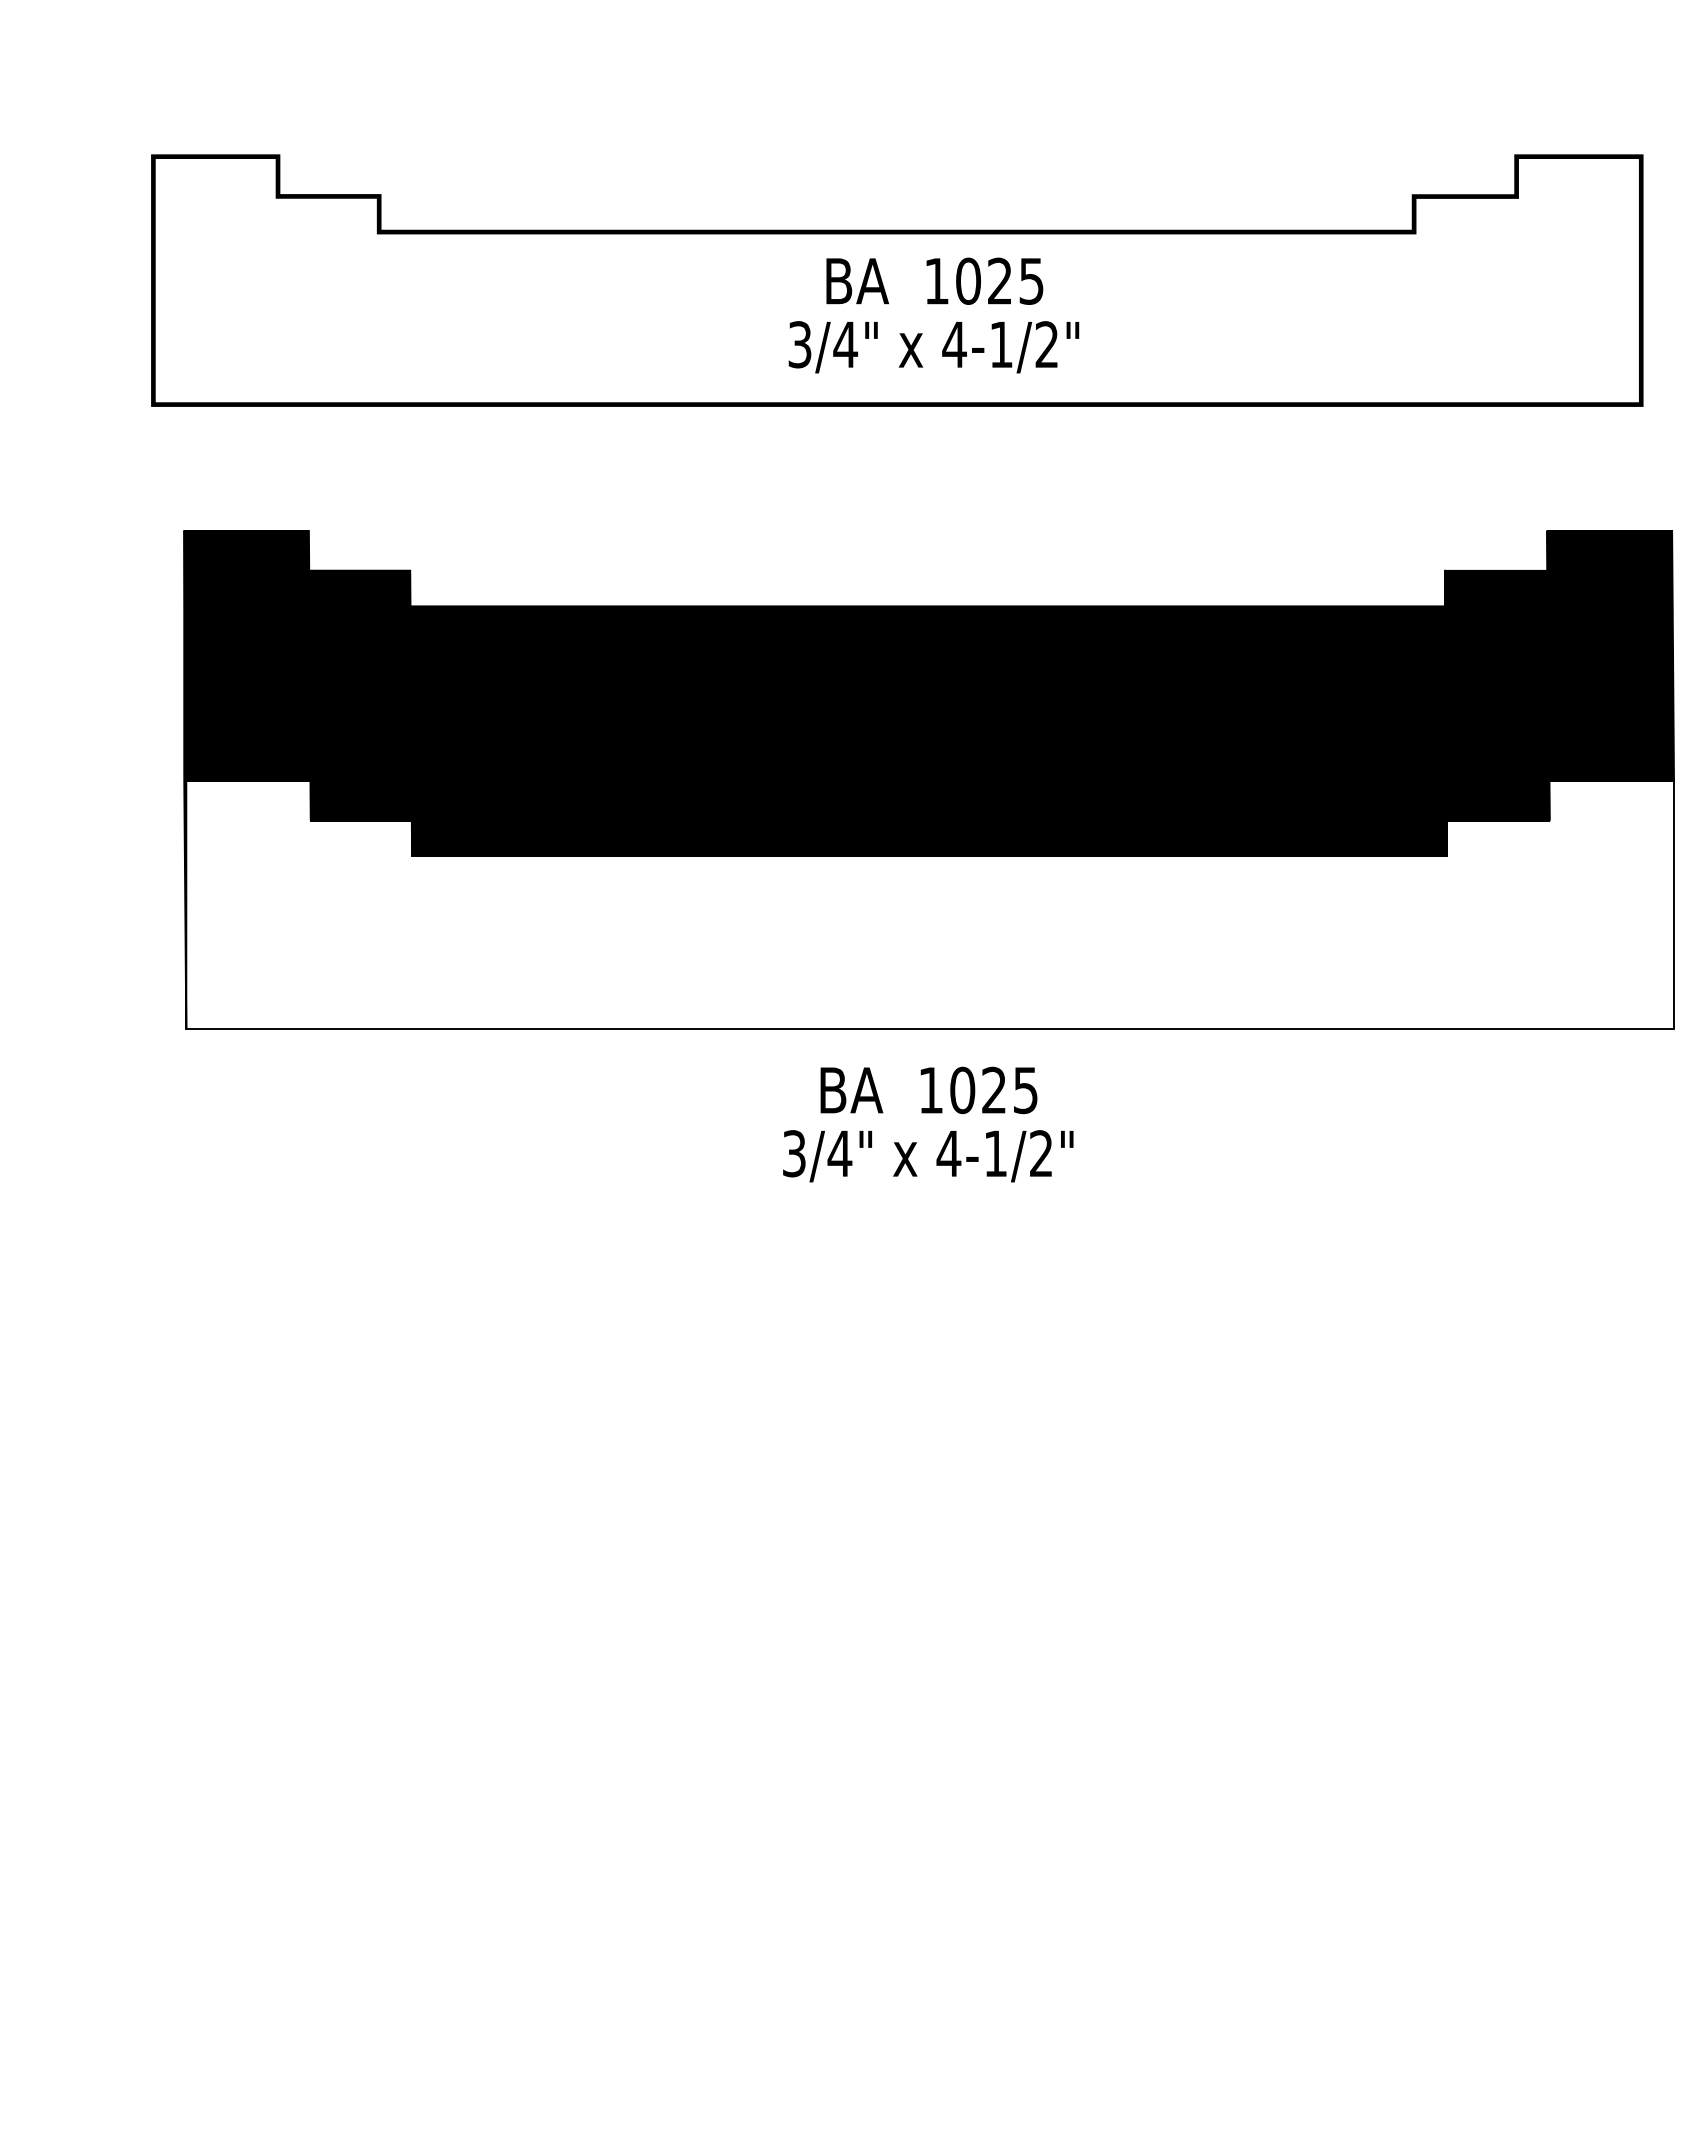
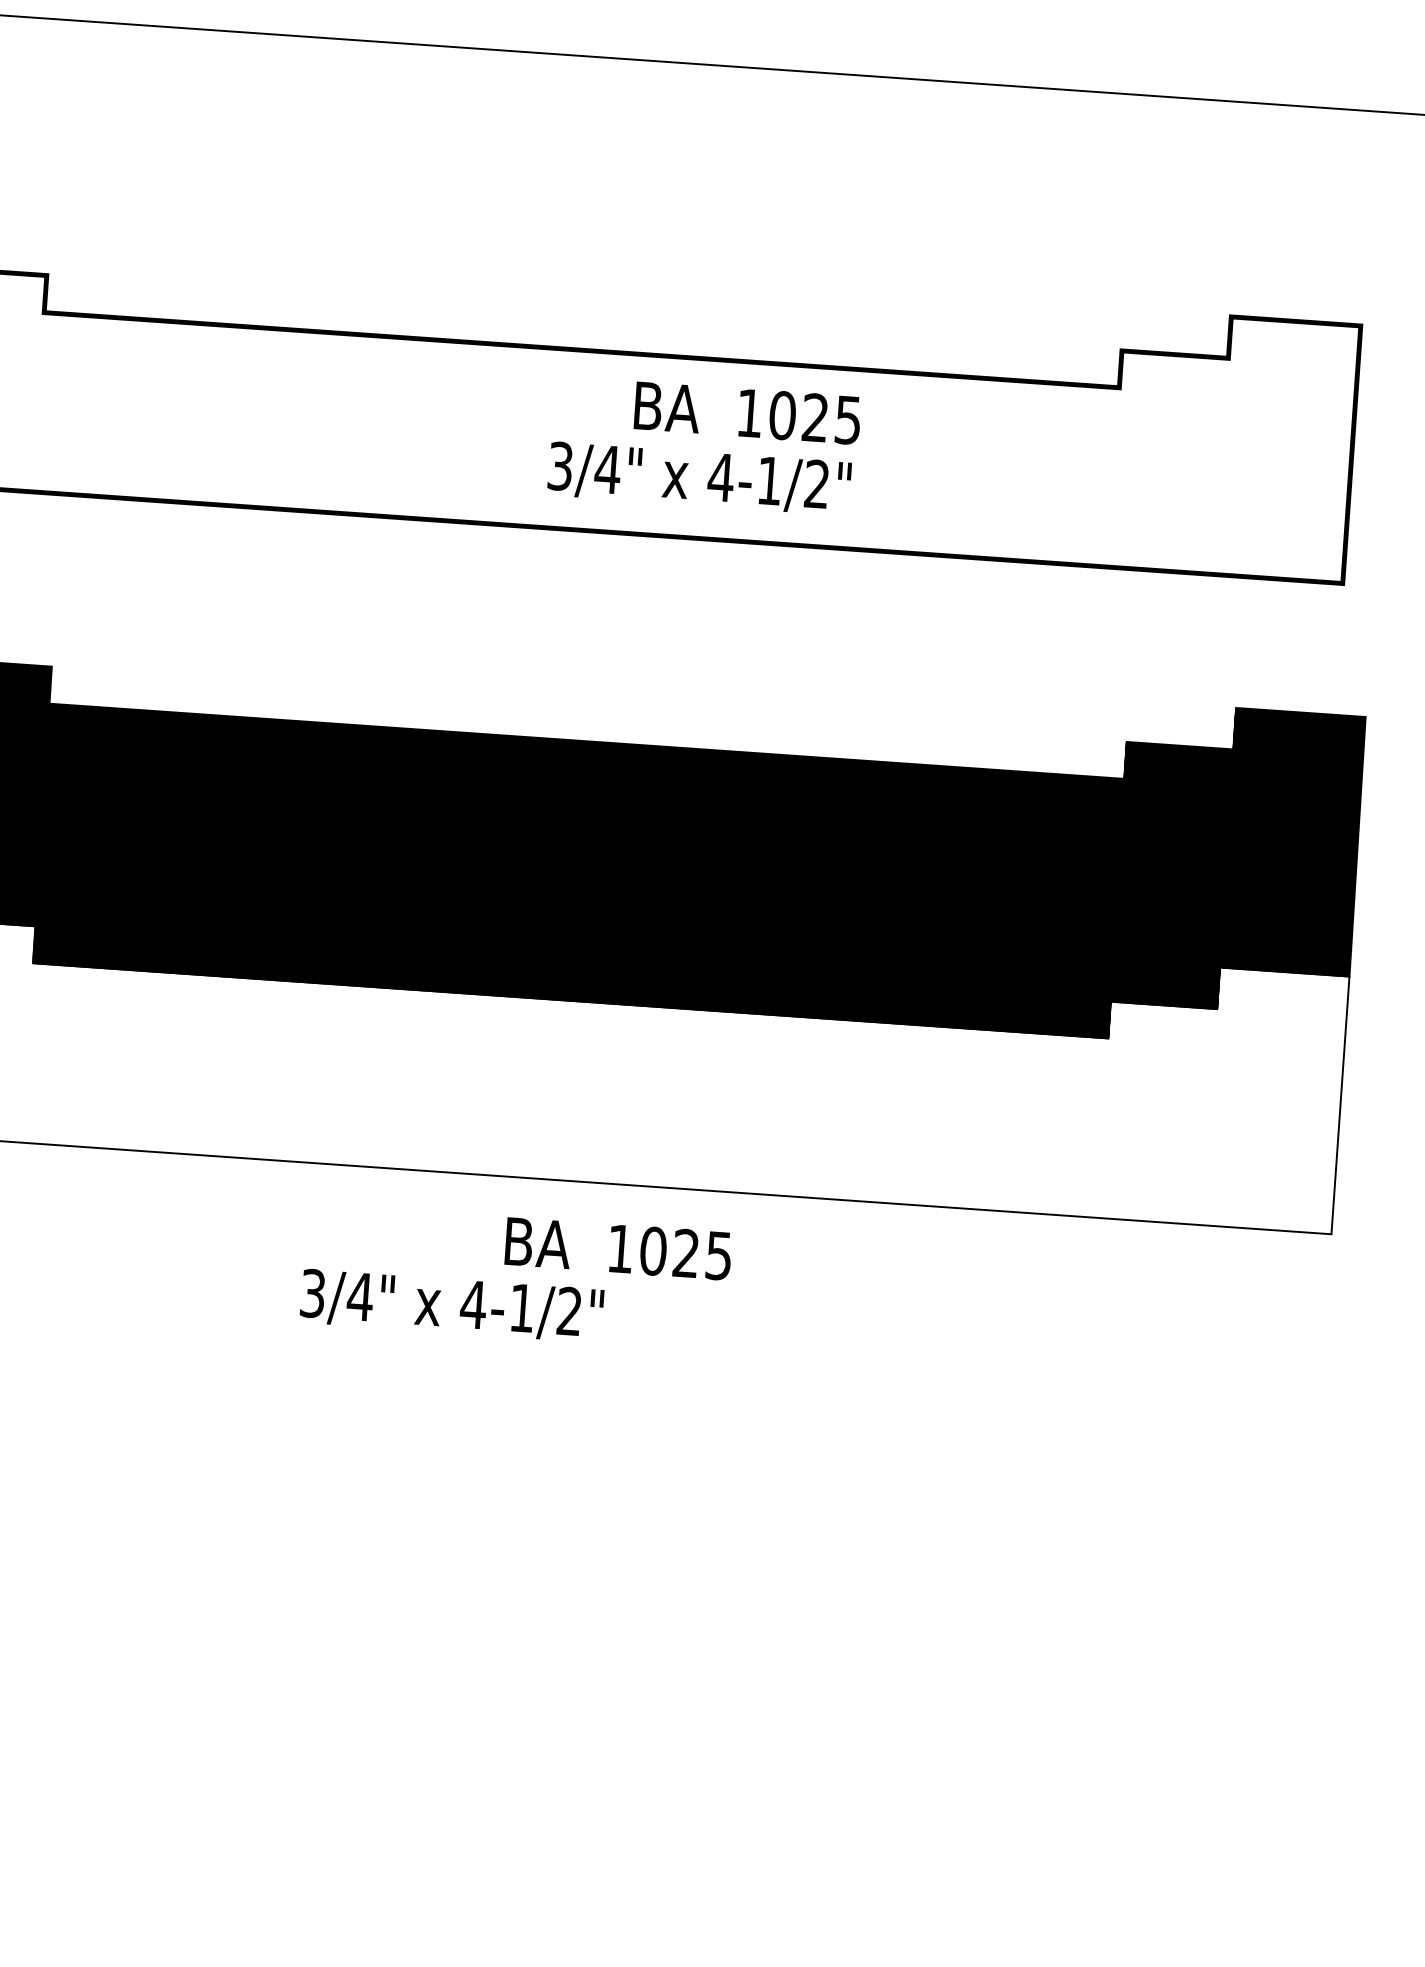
text: (934, 280) -> (747, 412), moved
text: (933, 347) -> (698, 478), moved
text: (928, 1090) -> (617, 1248), moved
text: (928, 1156) -> (452, 1306), moved

